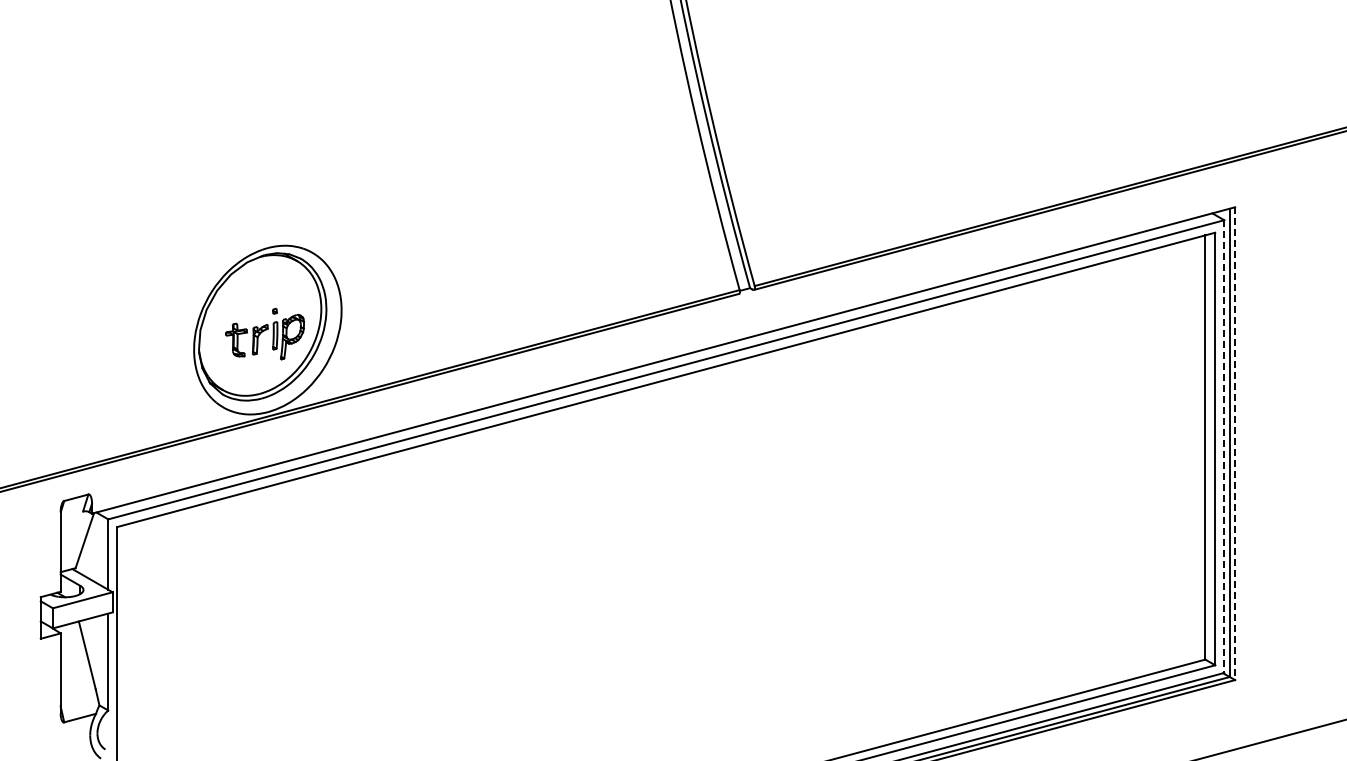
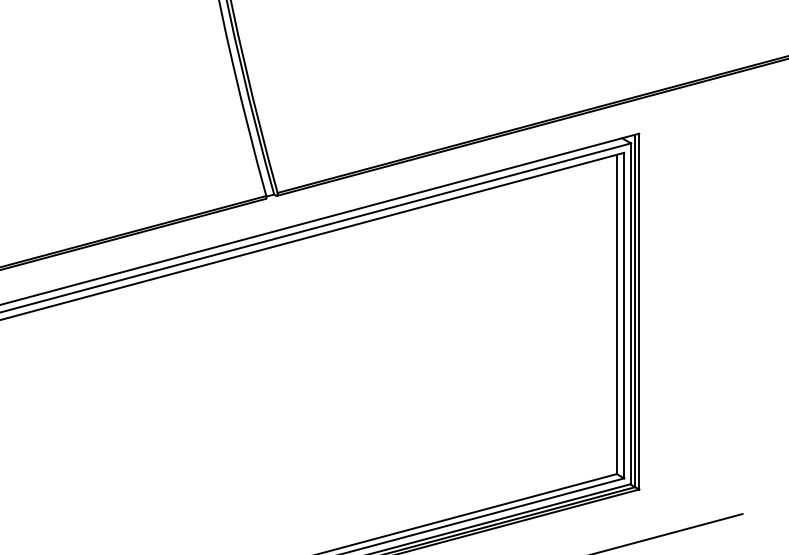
line: (1235, 444) -> (639, 312), dashed -> solid
line: (1224, 447) -> (631, 314), dashed -> solid

